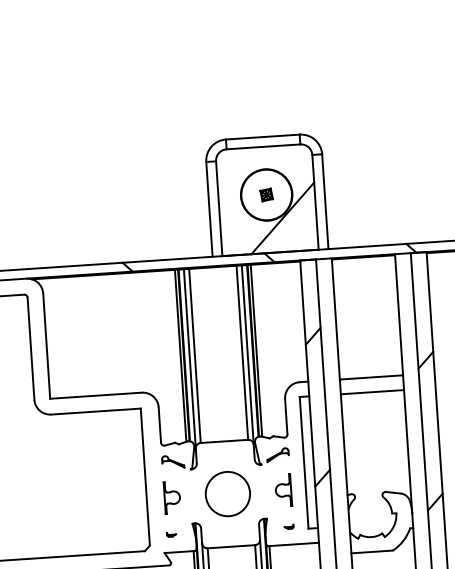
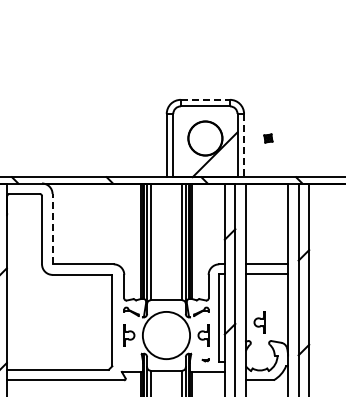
line: (262, 136) -> (205, 99), solid -> dashed
part: (266, 194) -> (268, 138), moved
line: (325, 201) -> (244, 145), solid -> dashed
line: (46, 345) -> (52, 228), solid -> dashed
part: (366, 465) -> (259, 322), added
circle: (227, 494) -> (166, 335), size x1.6
part: (172, 535) -> (127, 360), removed

